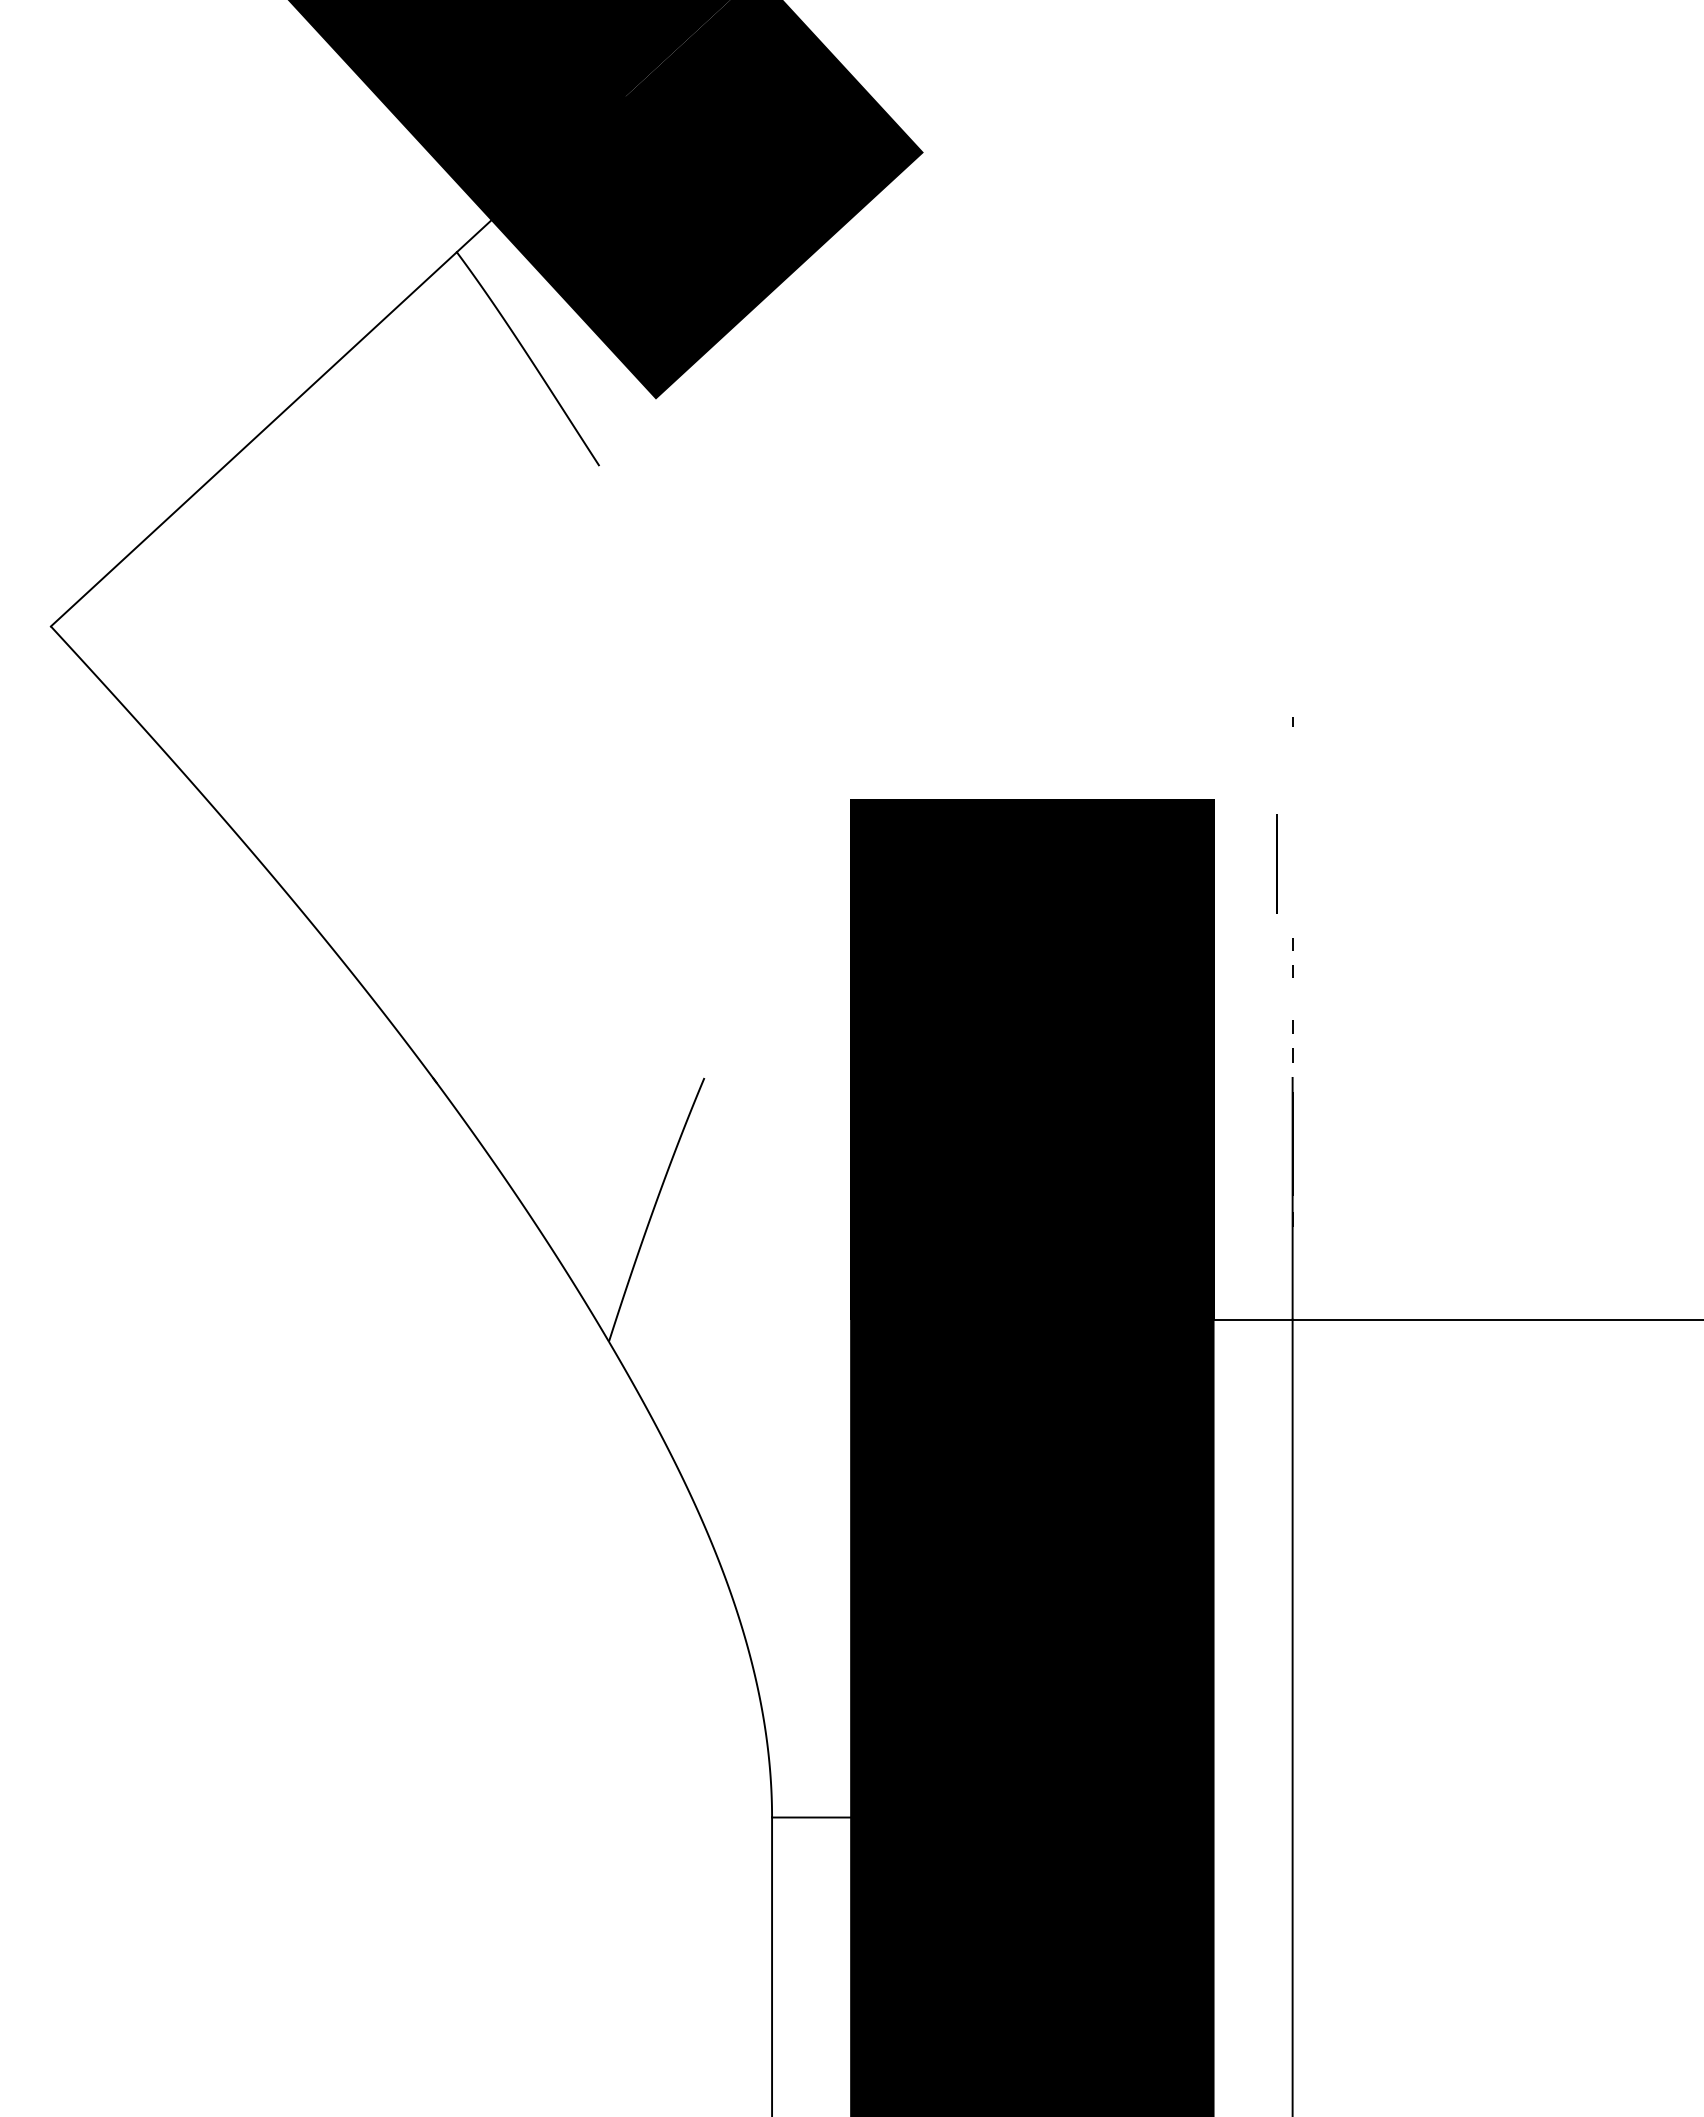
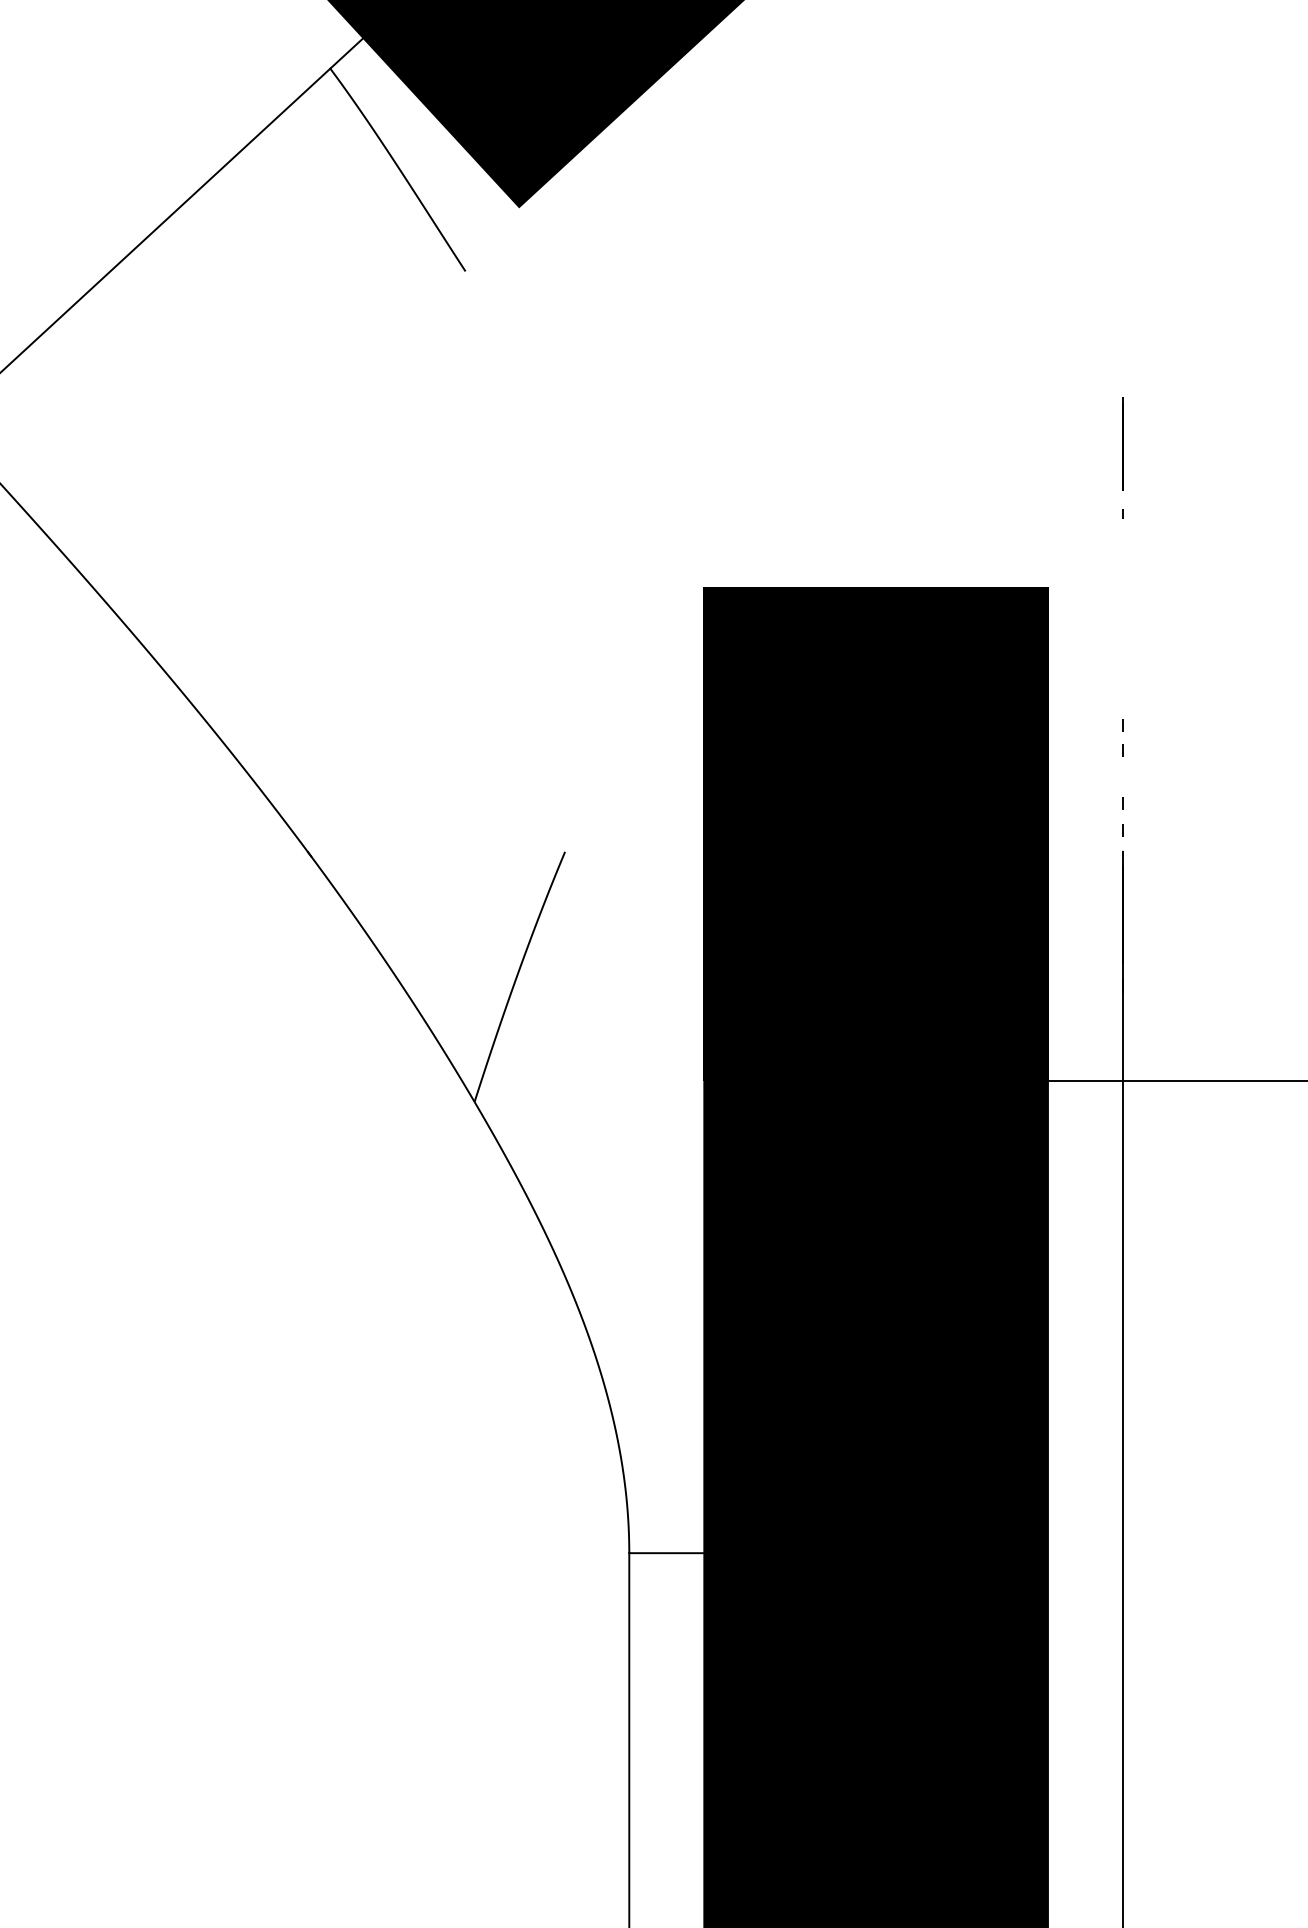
line: (1276, 863) -> (1122, 443), moved

